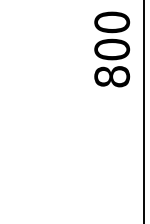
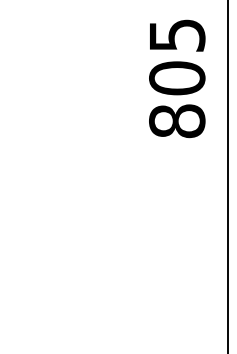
text: (112, 22) -> (177, 35), 800 -> 805

